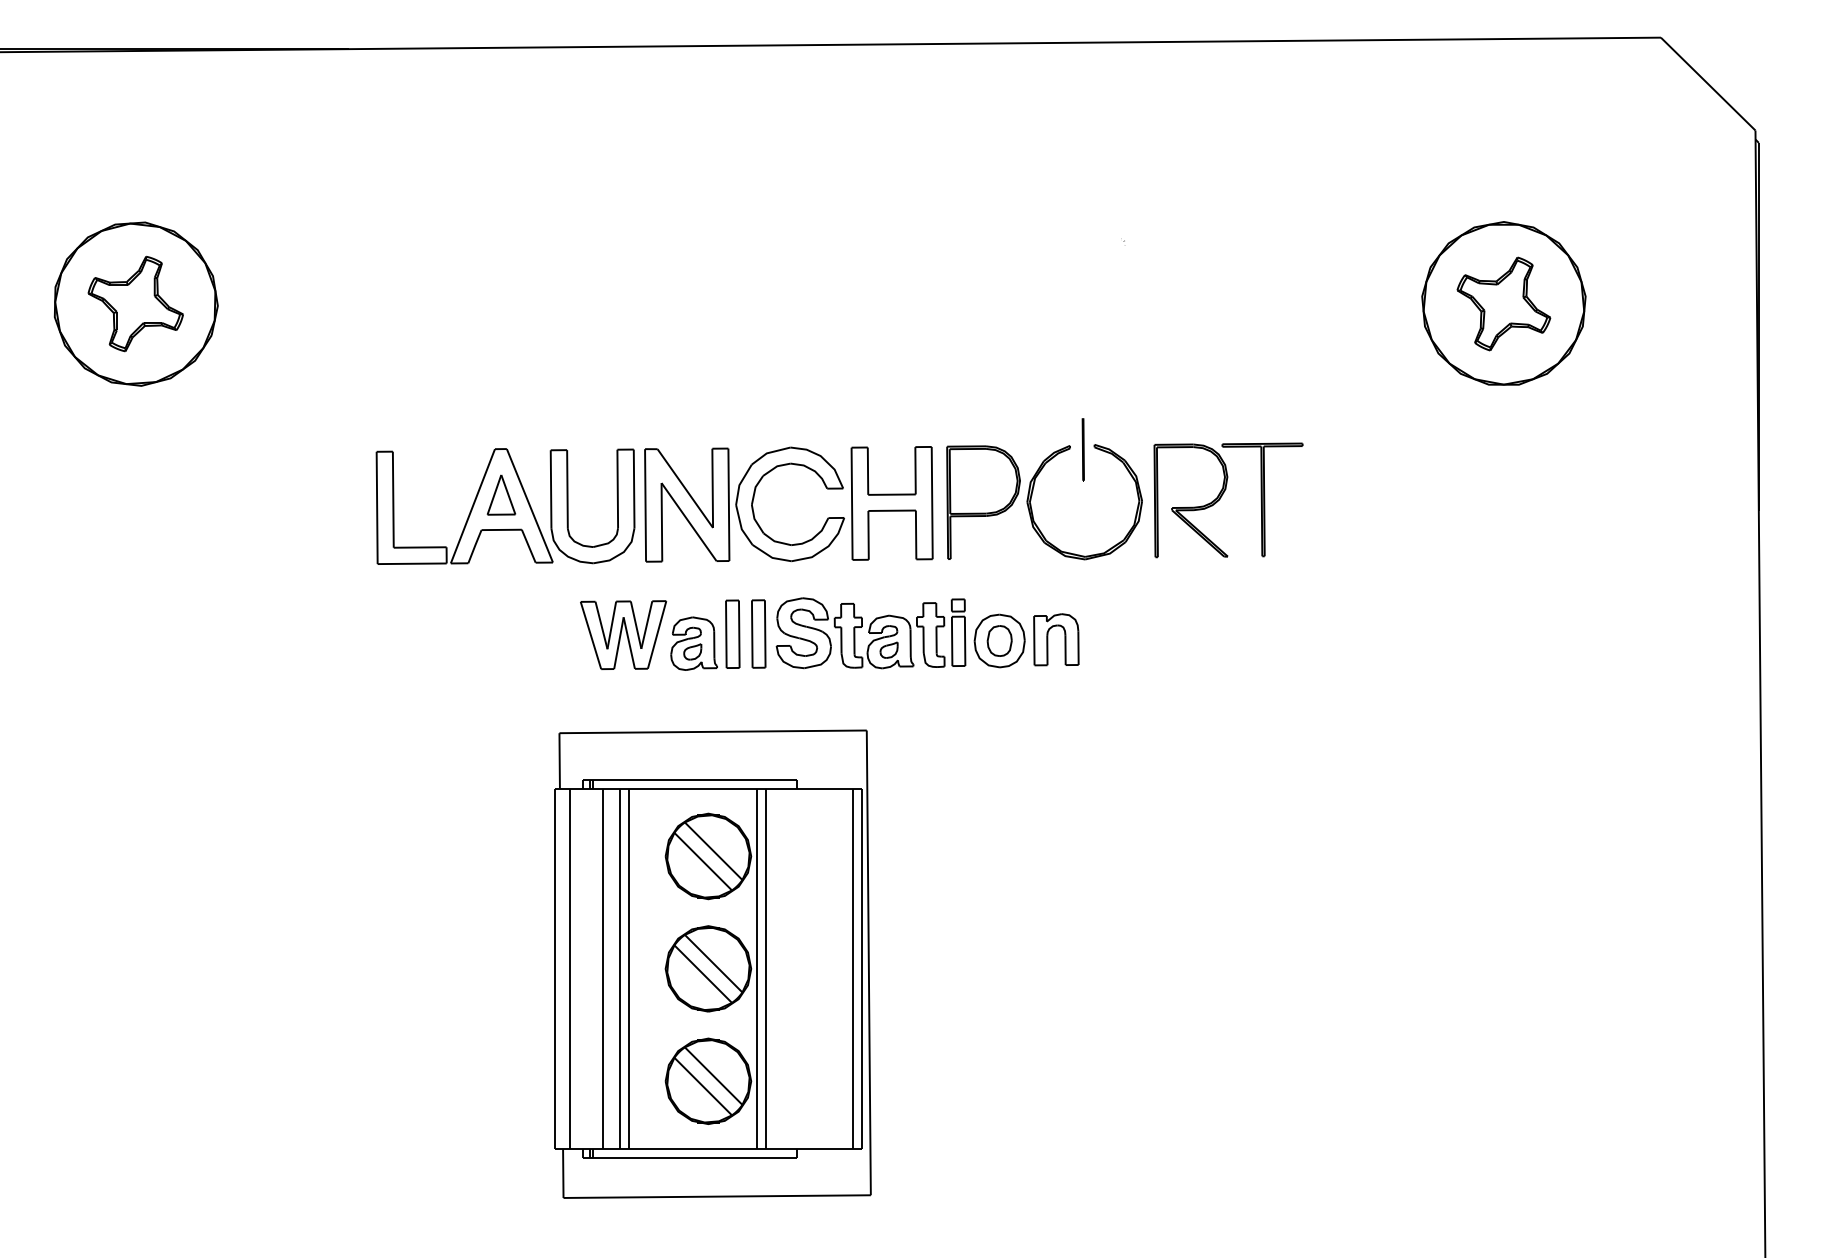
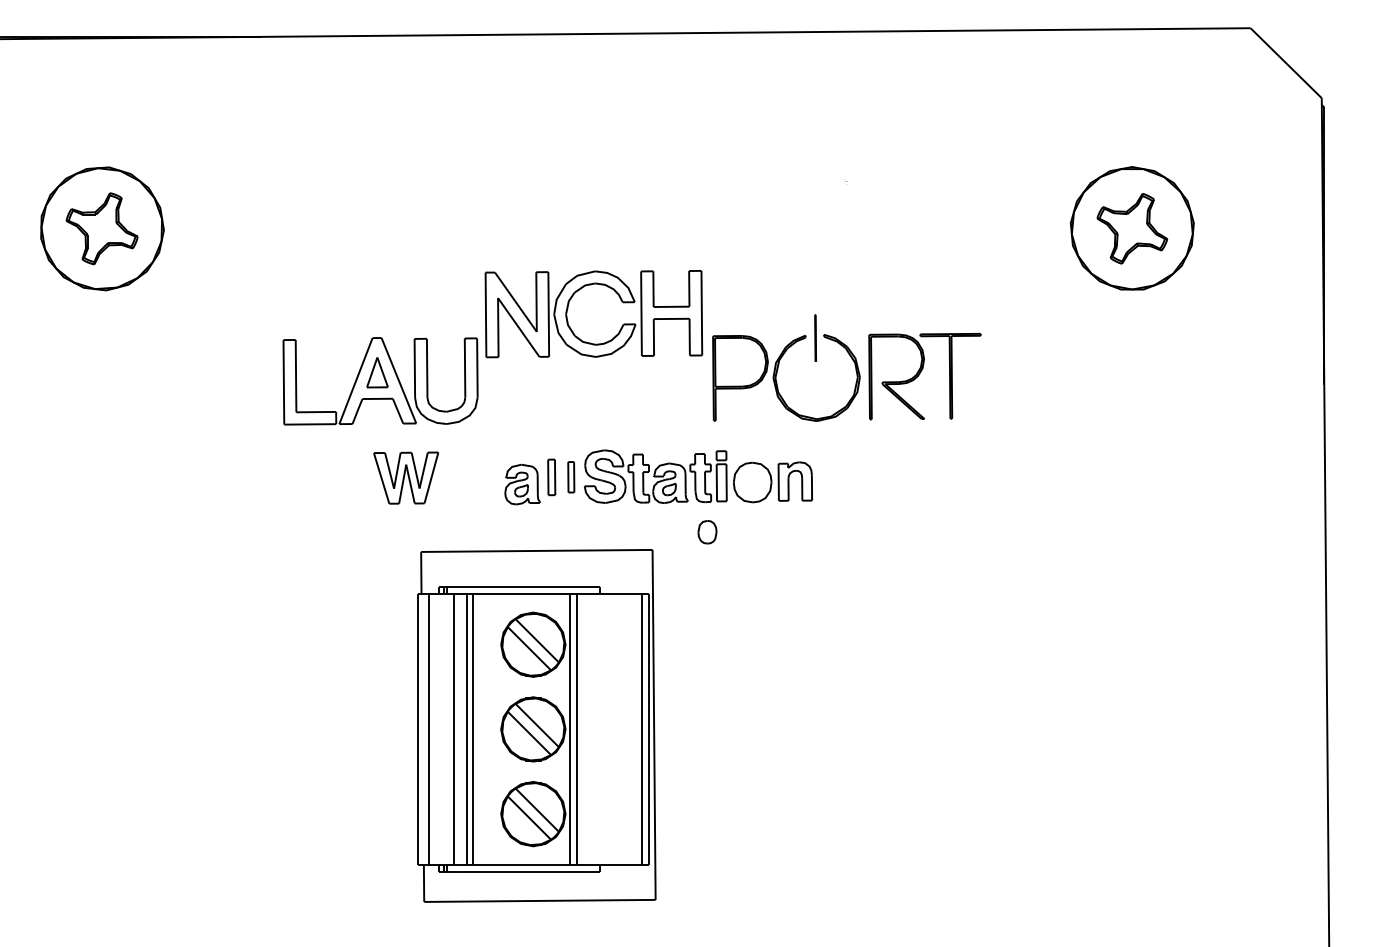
part: (754, 498) -> (568, 309), moved
part: (732, 633) -> (551, 476), size x0.7
part: (758, 633) -> (571, 476), size x0.6
part: (623, 634) -> (406, 477), moved
part: (999, 640) -> (707, 531), moved

